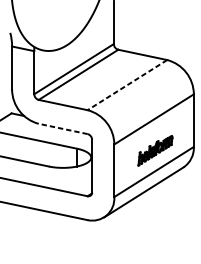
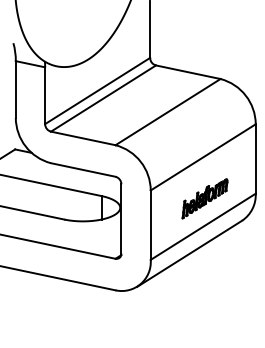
line: (127, 85) -> (167, 112), dashed -> solid
line: (63, 128) -> (83, 169), dashed -> solid

